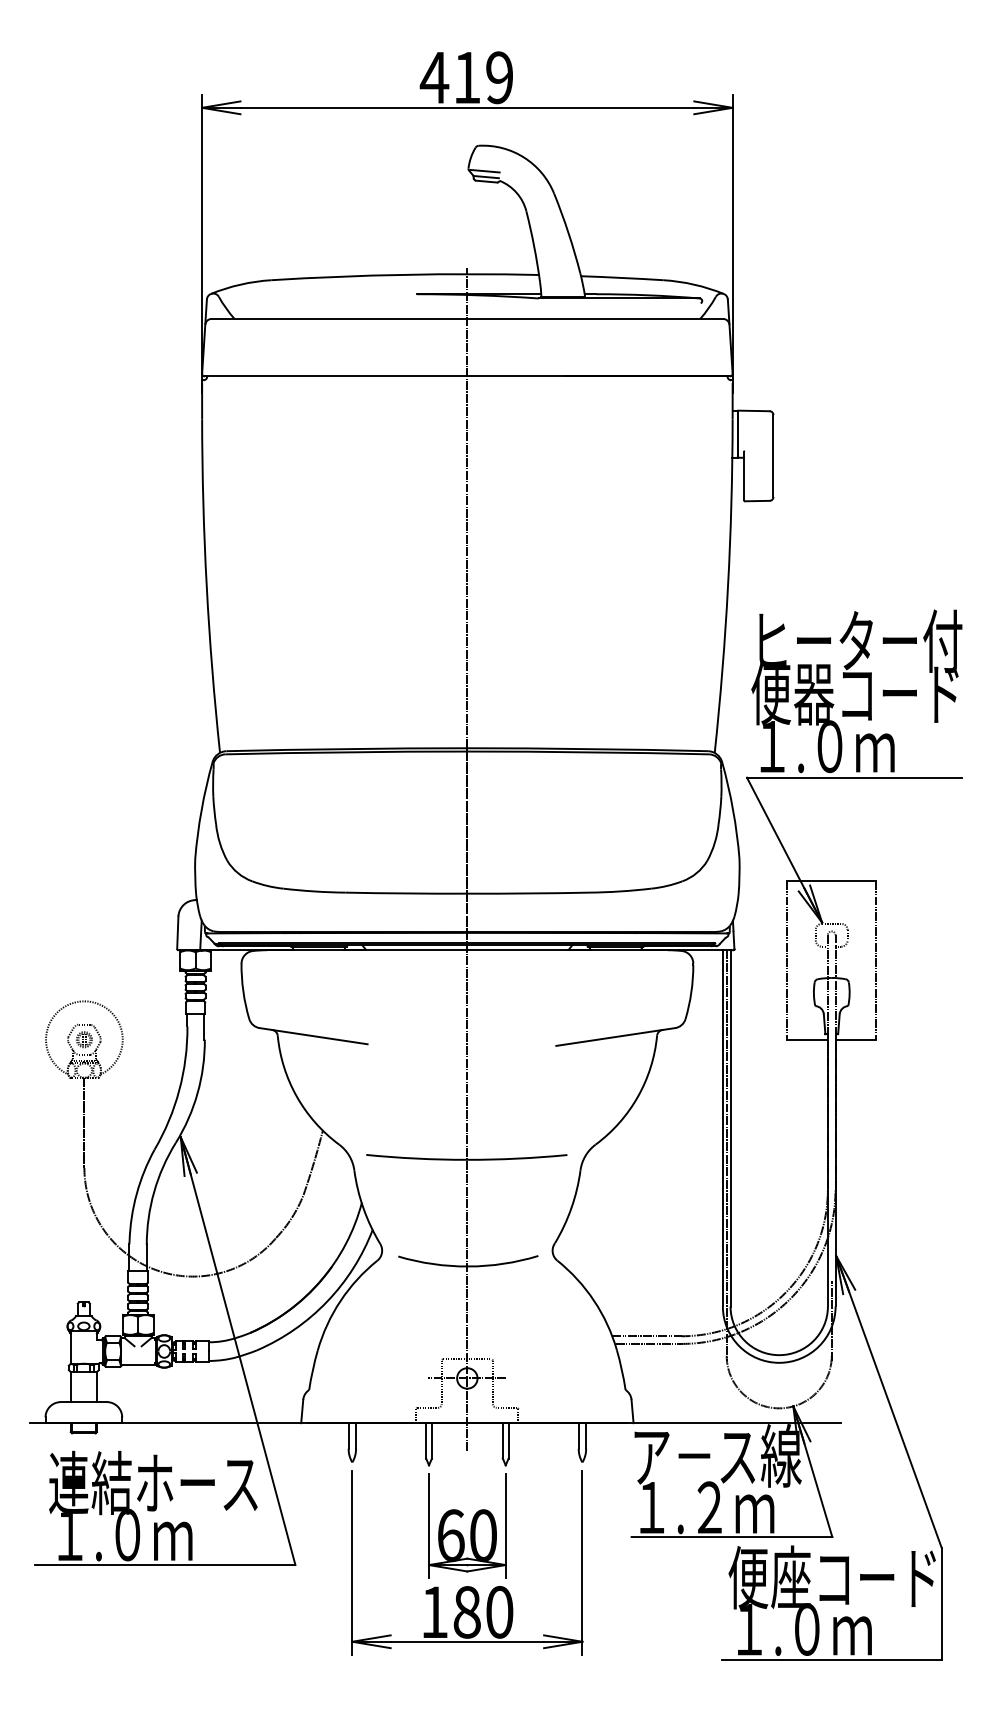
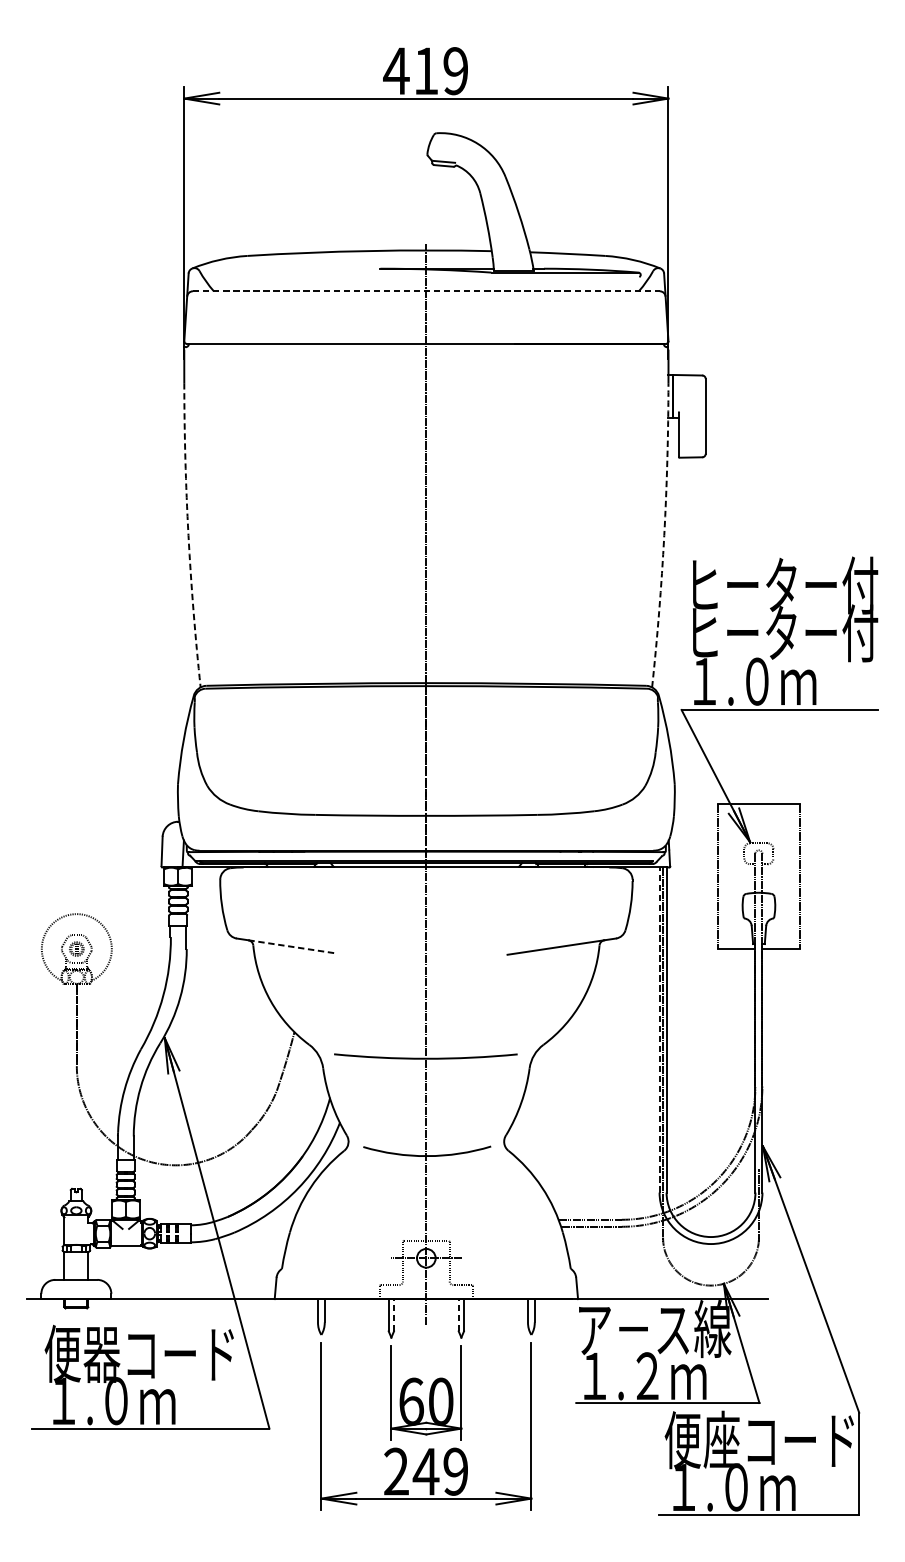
line: (484, 170) -> (442, 155), removed
line: (467, 318) -> (426, 290), solid -> dashed
arc: (206, 586) -> (188, 535), solid -> dashed
arc: (728, 586) -> (664, 535), solid -> dashed
text: (856, 693) -> (781, 633), 便器コード -> ヒーター付
line: (320, 1037) -> (292, 947), solid -> dashed
line: (722, 1127) -> (659, 1029), solid -> dashed
line: (431, 1440) -> (393, 1314), solid -> dashed
line: (502, 1440) -> (458, 1314), solid -> dashed
text: (153, 1482) -> (139, 1353), 連結ホース -> 便器コード
text: (467, 1612) -> (426, 1471), 180 -> 249

